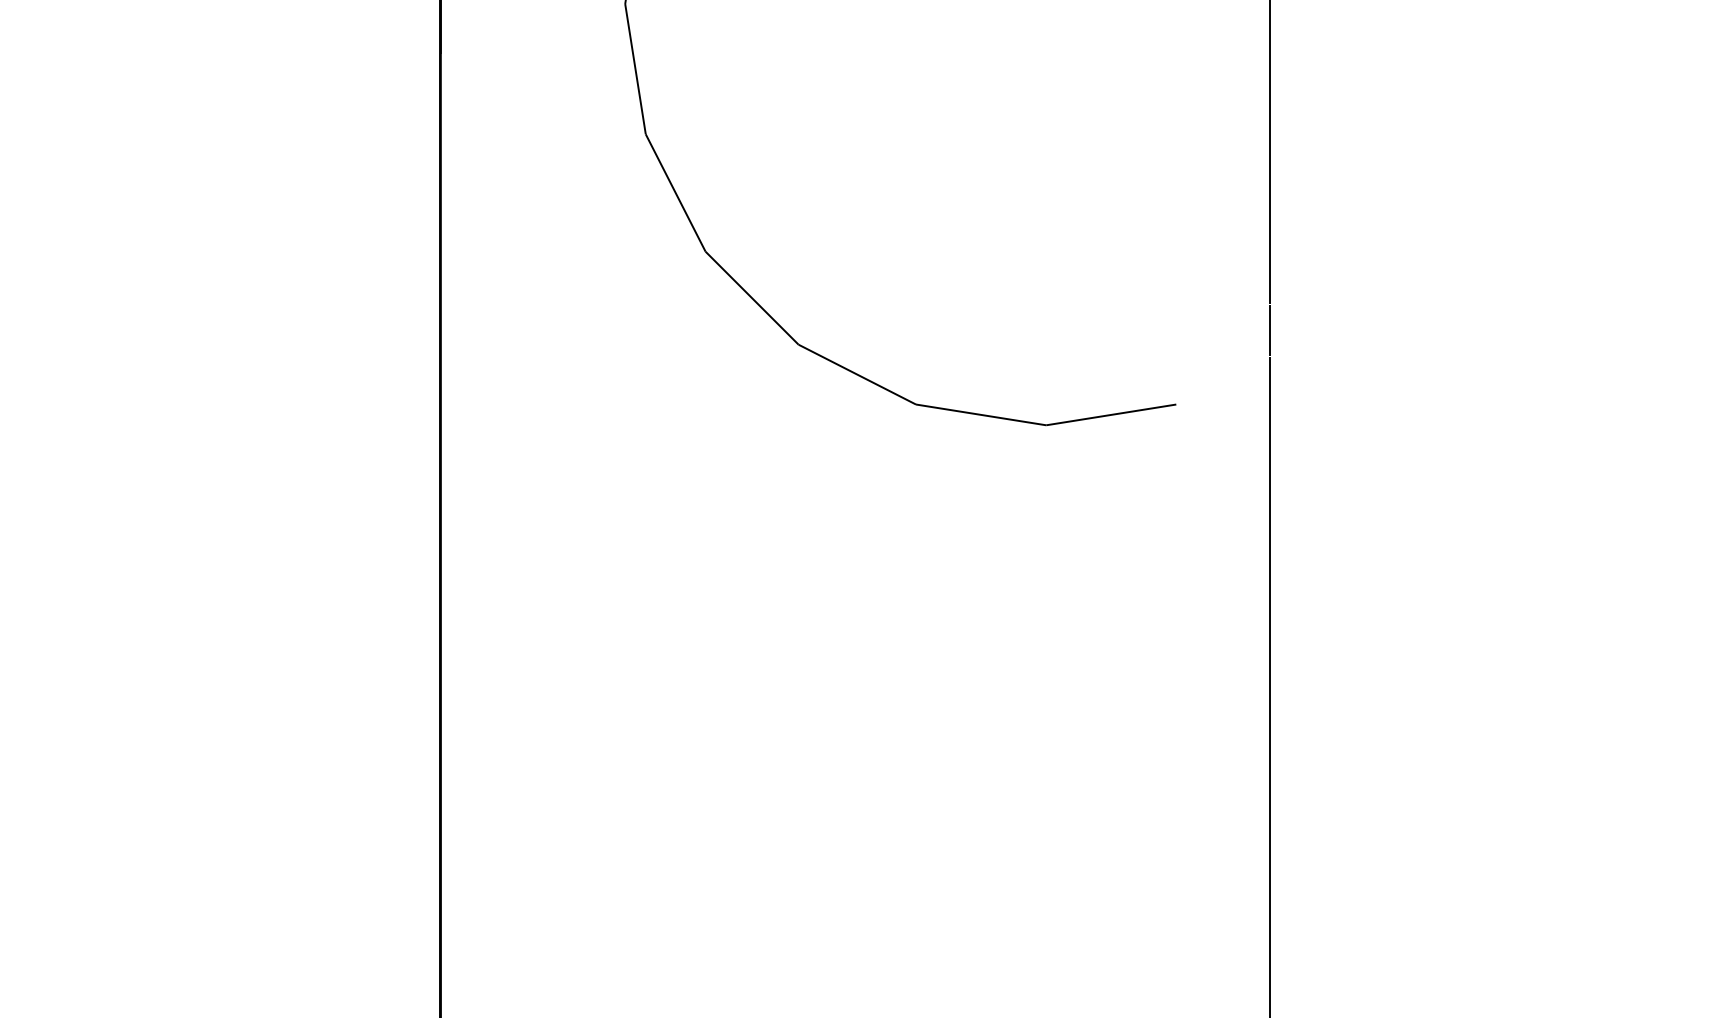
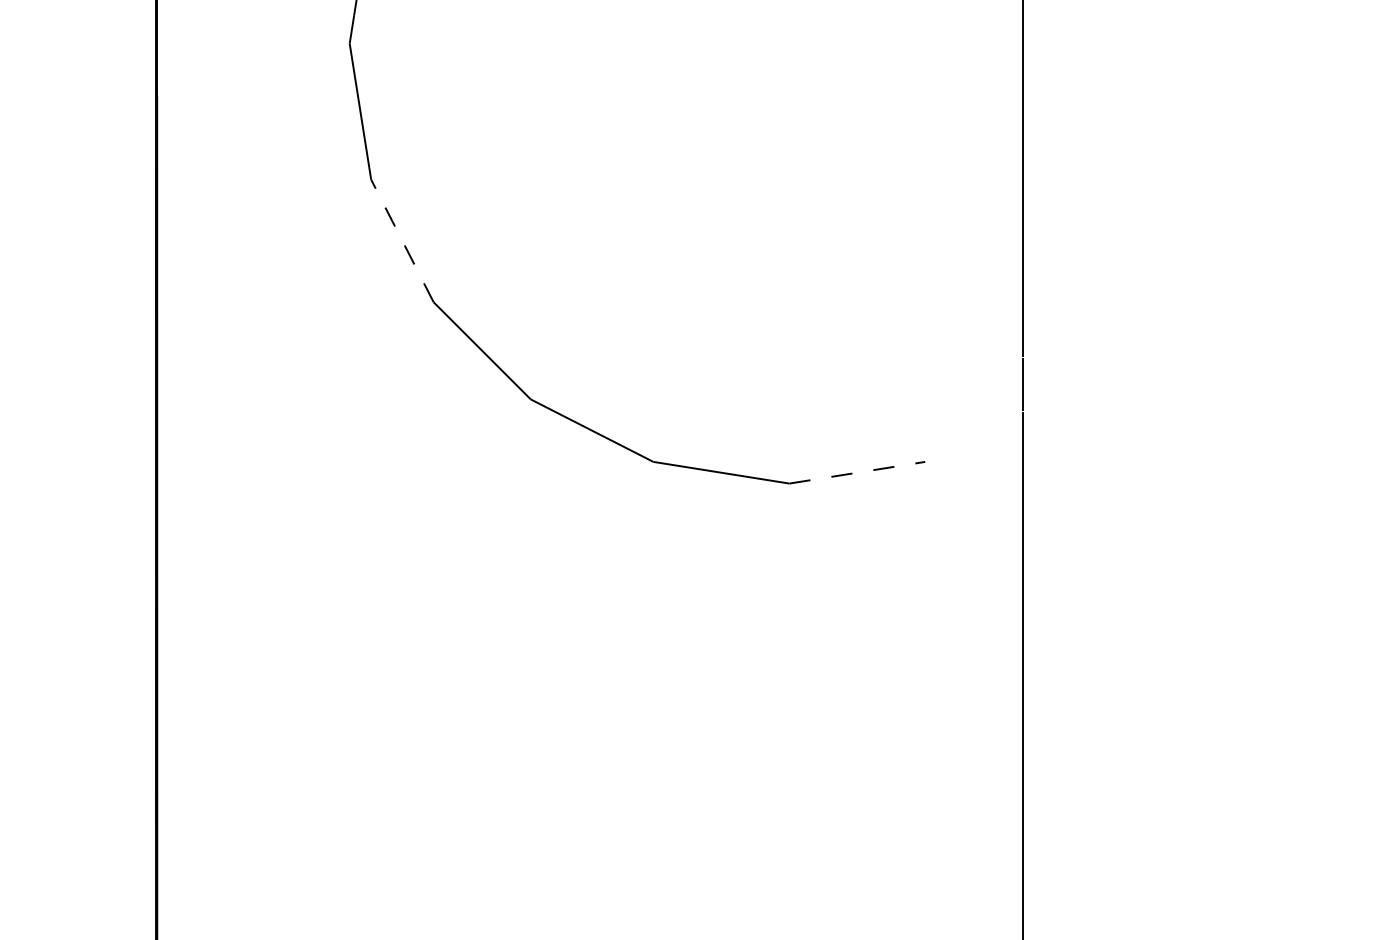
line: (675, 192) -> (402, 240), solid -> dashed
line: (1111, 414) -> (857, 472), solid -> dashed

